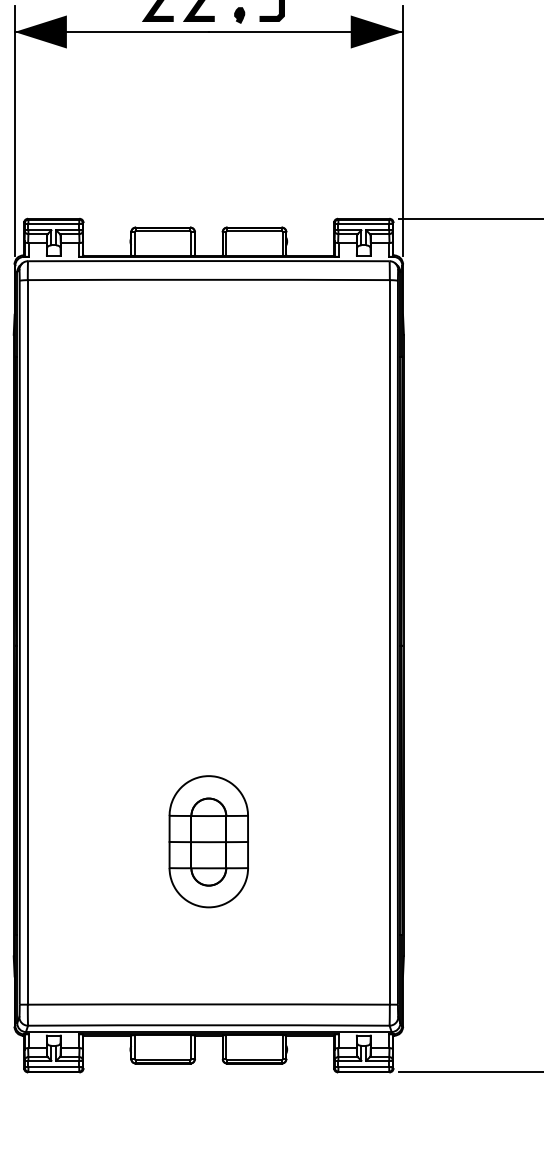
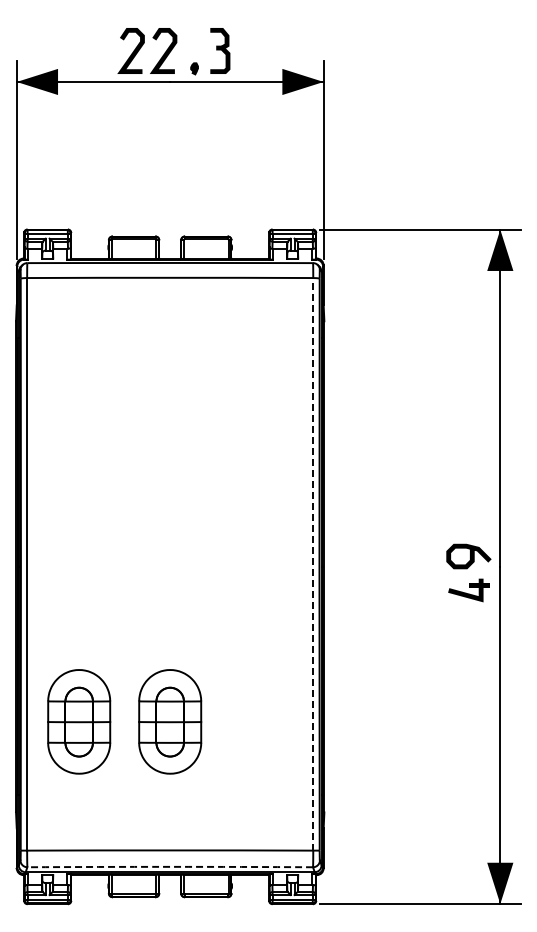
line: (390, 641) -> (313, 563), solid -> dashed
part: (94, 841) -> (79, 721), added
arc: (209, 1024) -> (170, 866), solid -> dashed

